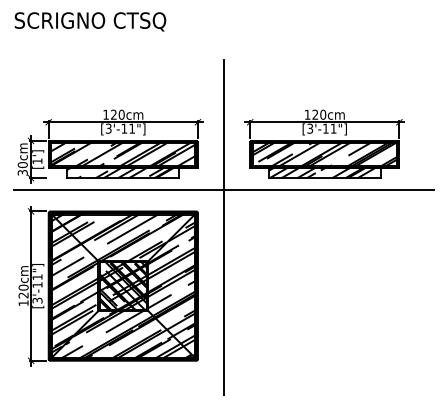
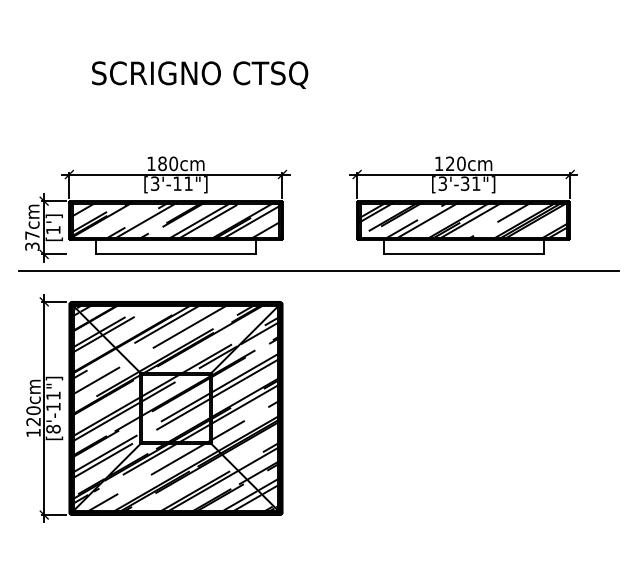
text: (90, 21) -> (200, 74), moved
text: (113, 114) -> (162, 163), 120cm -> 180cm
text: (326, 128) -> (465, 183), [3'-11"] -> [3'-31"]
text: (22, 164) -> (32, 235), 30cm -> 37cm
hatch: (120, 173) -> (171, 247), removed
hatch: (321, 173) -> (459, 247), removed
line: (223, 227) -> (319, 324), removed
hatch: (123, 286) -> (175, 408), removed
text: (37, 300) -> (53, 428), [3'-11"] -> [8'-11"]

